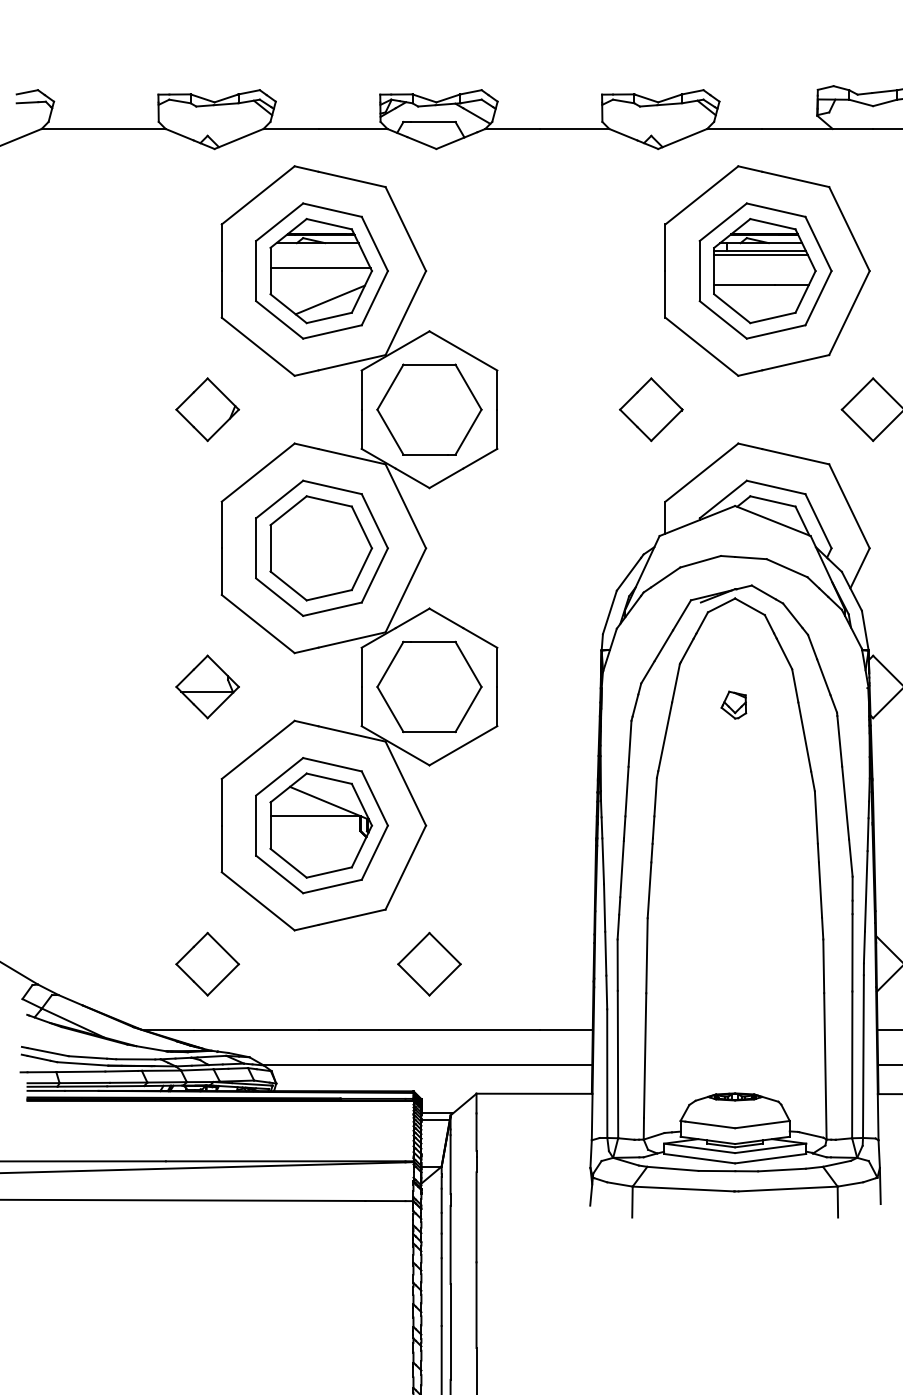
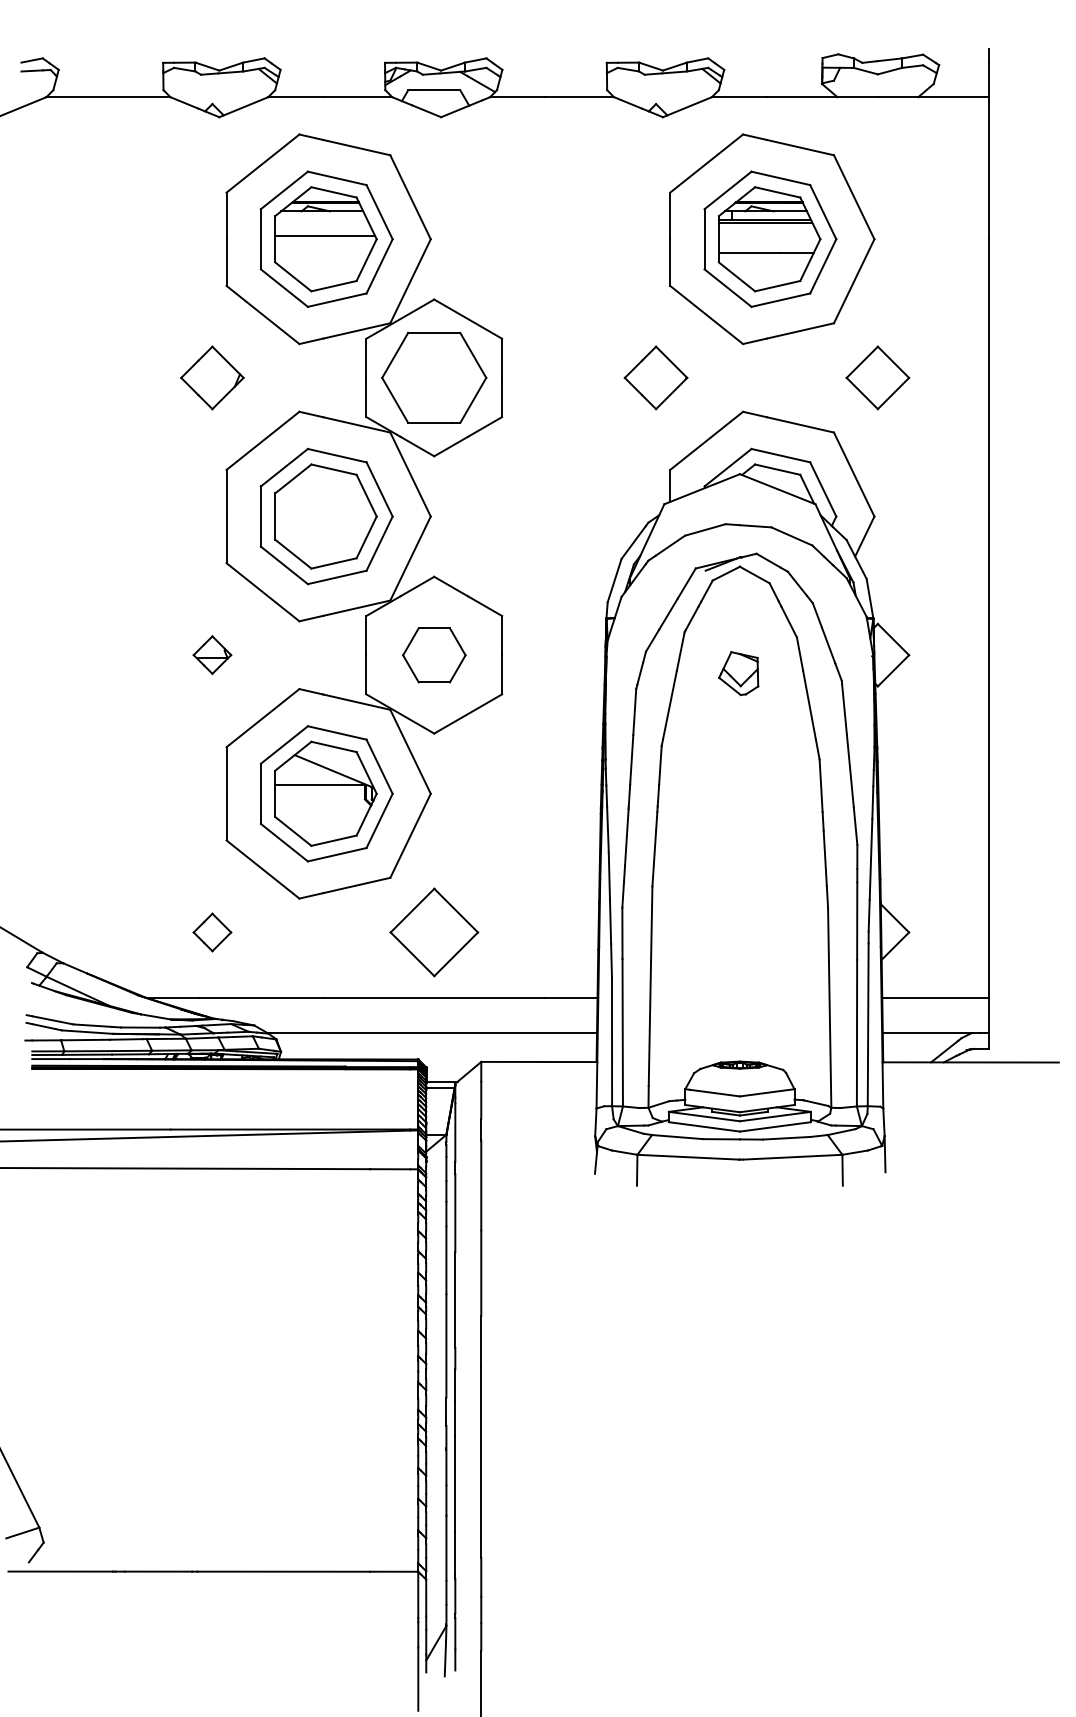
line: (329, 299) -> (334, 267), removed
part: (207, 686) -> (212, 654), size x0.6
part: (429, 687) -> (434, 655), size x0.6
part: (733, 704) -> (738, 672), size x1.6
part: (207, 964) -> (212, 932), size x0.6
part: (428, 964) -> (433, 932), size x1.4

